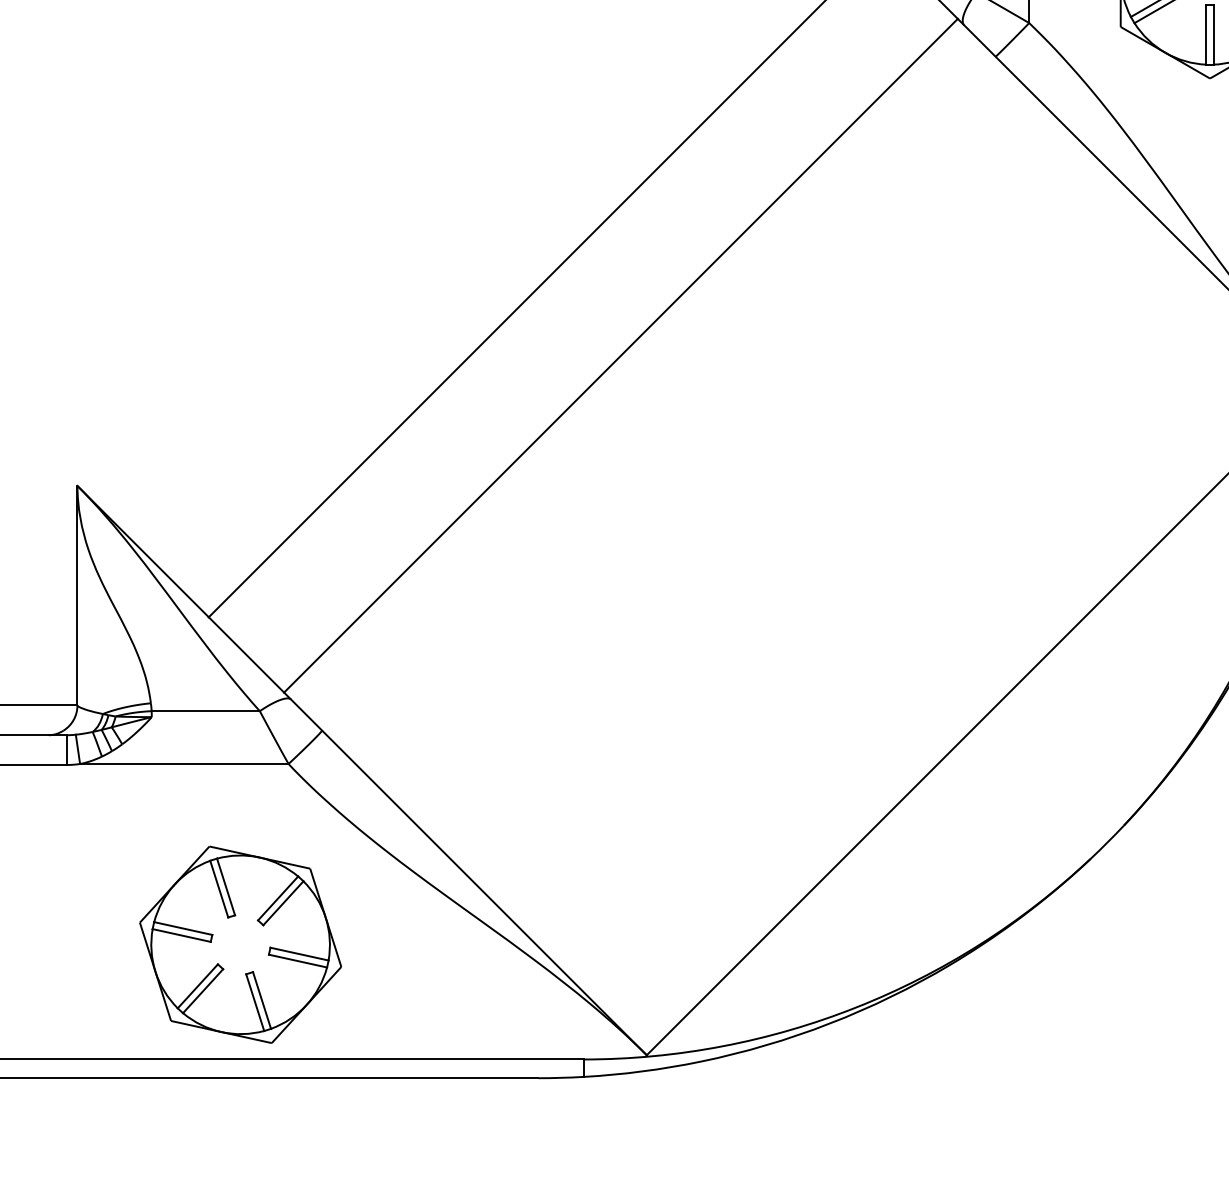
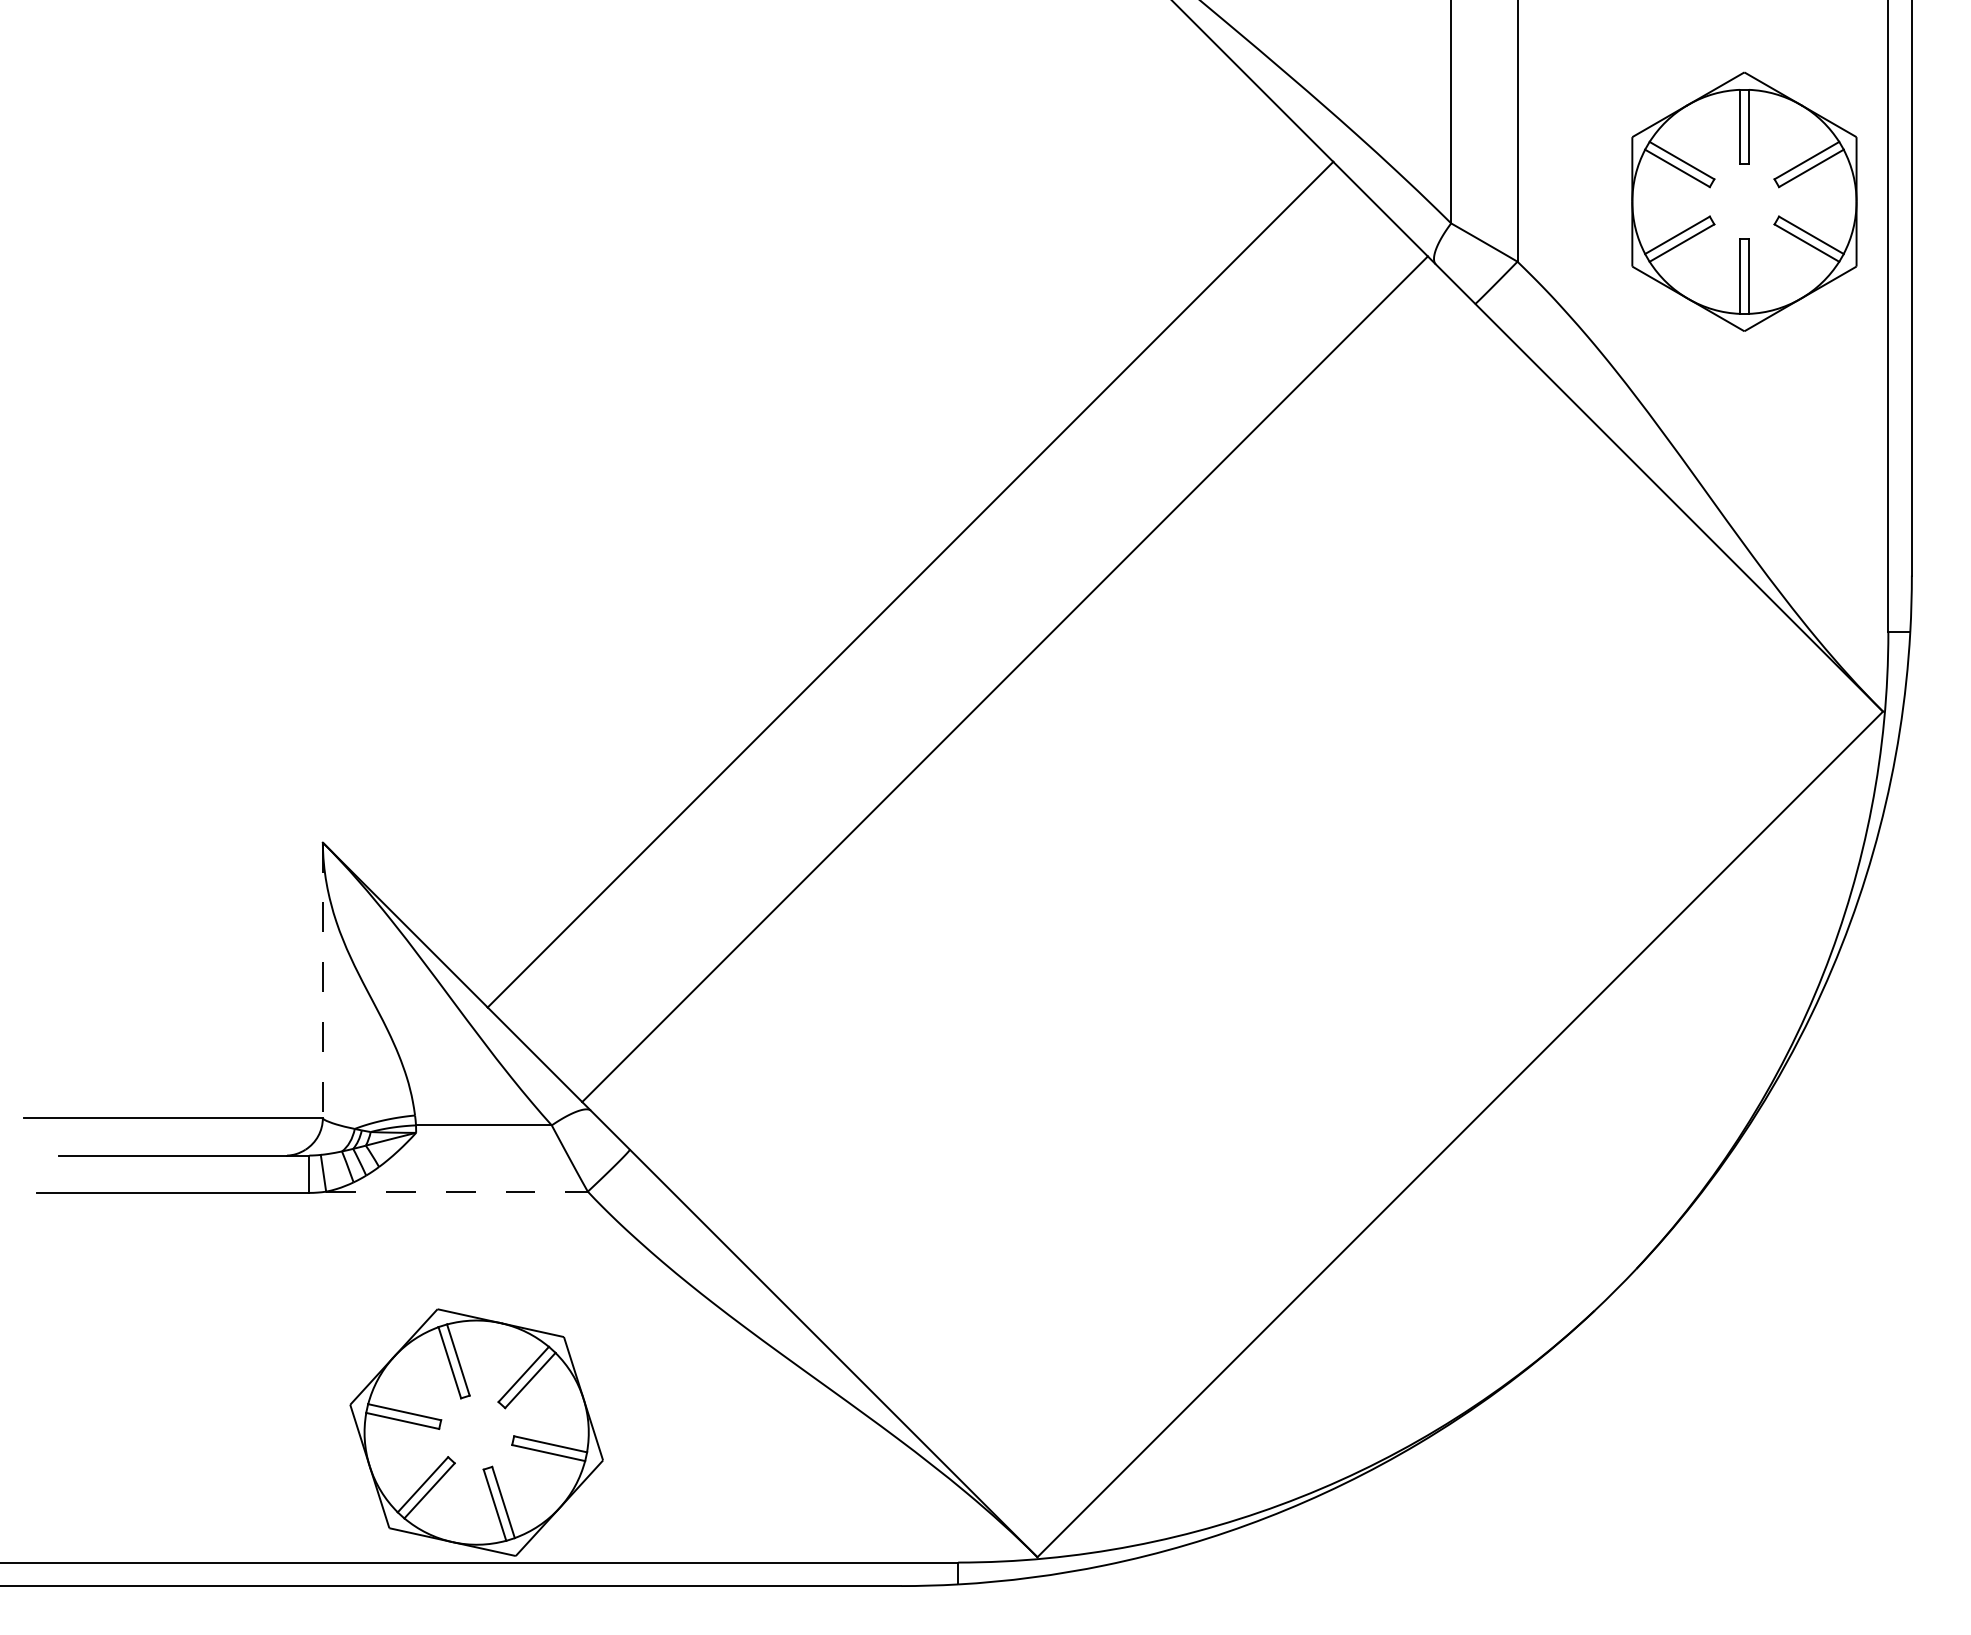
line: (77, 595) -> (322, 980), solid -> dashed
line: (184, 763) -> (457, 1191), solid -> dashed
part: (240, 944) -> (476, 1432), moved

